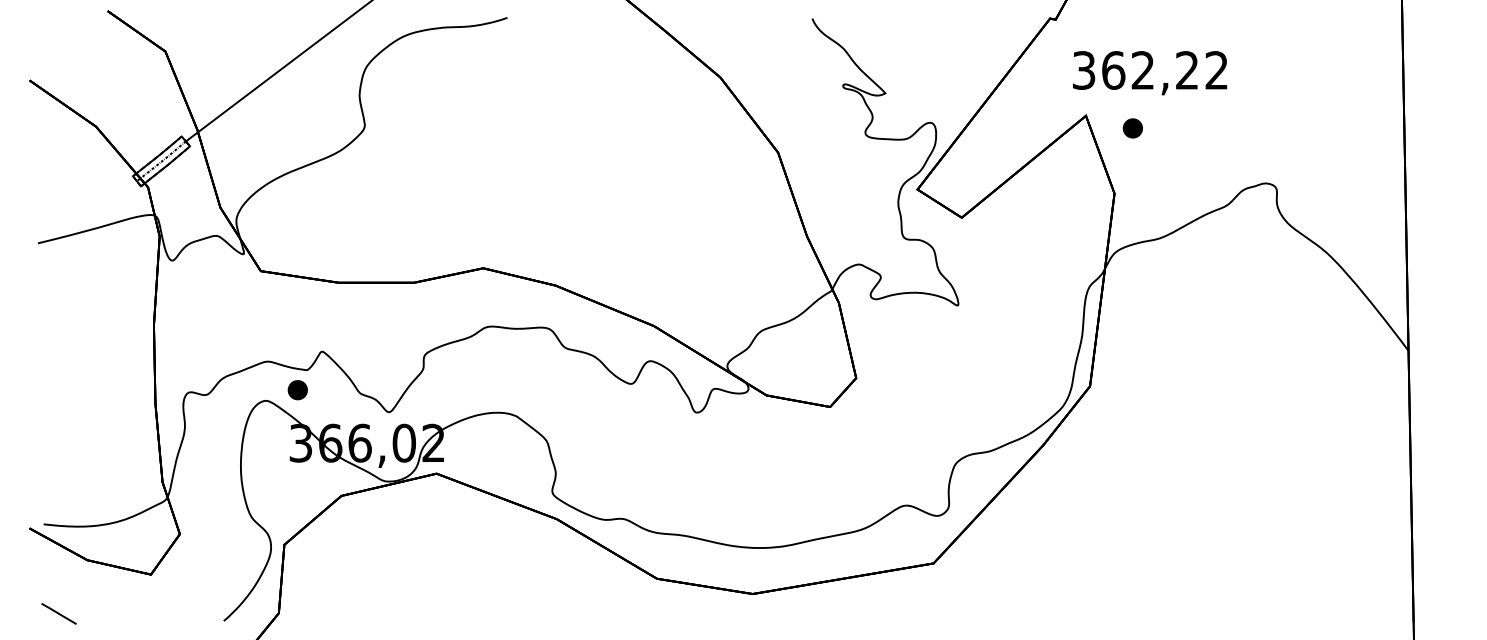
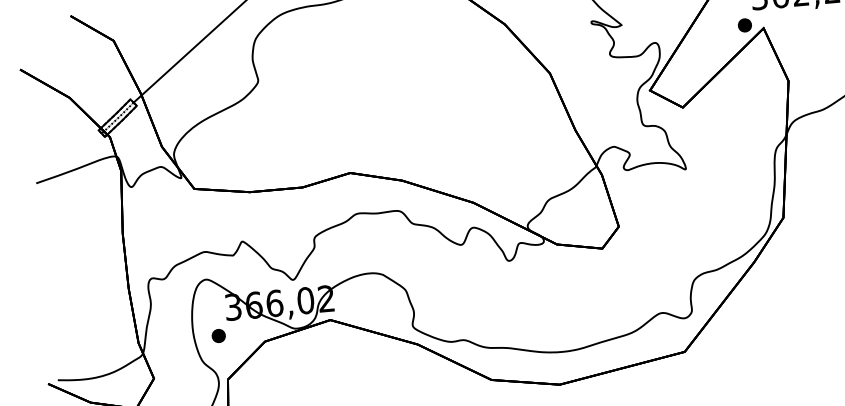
part: (1132, 128) -> (744, 25), moved
part: (297, 390) -> (218, 336), moved

